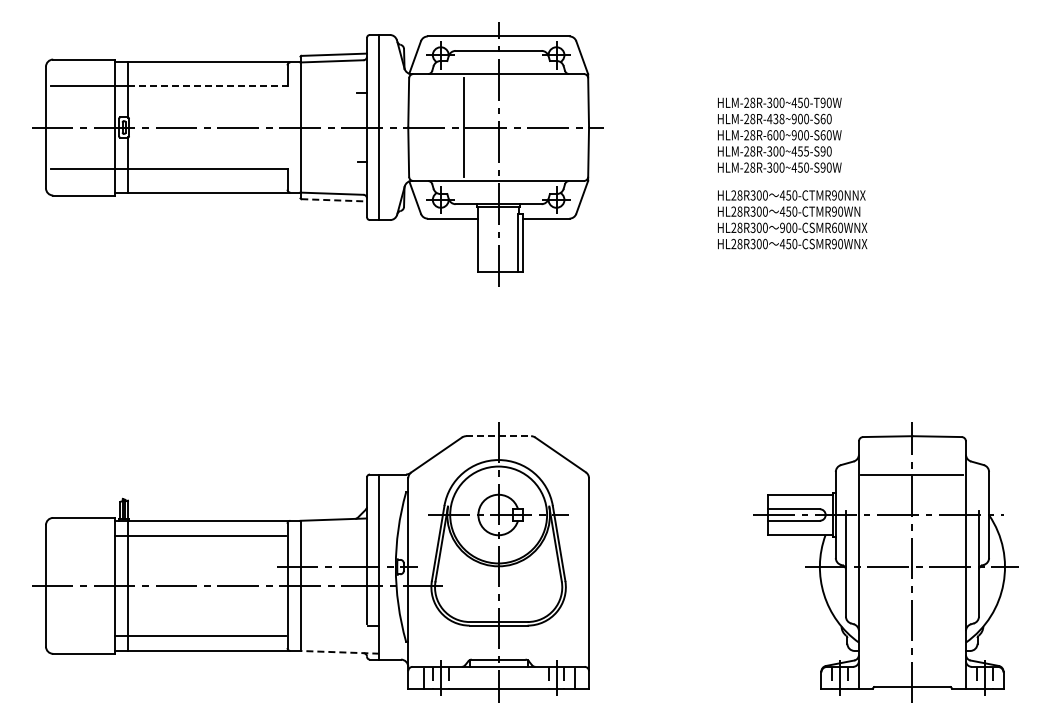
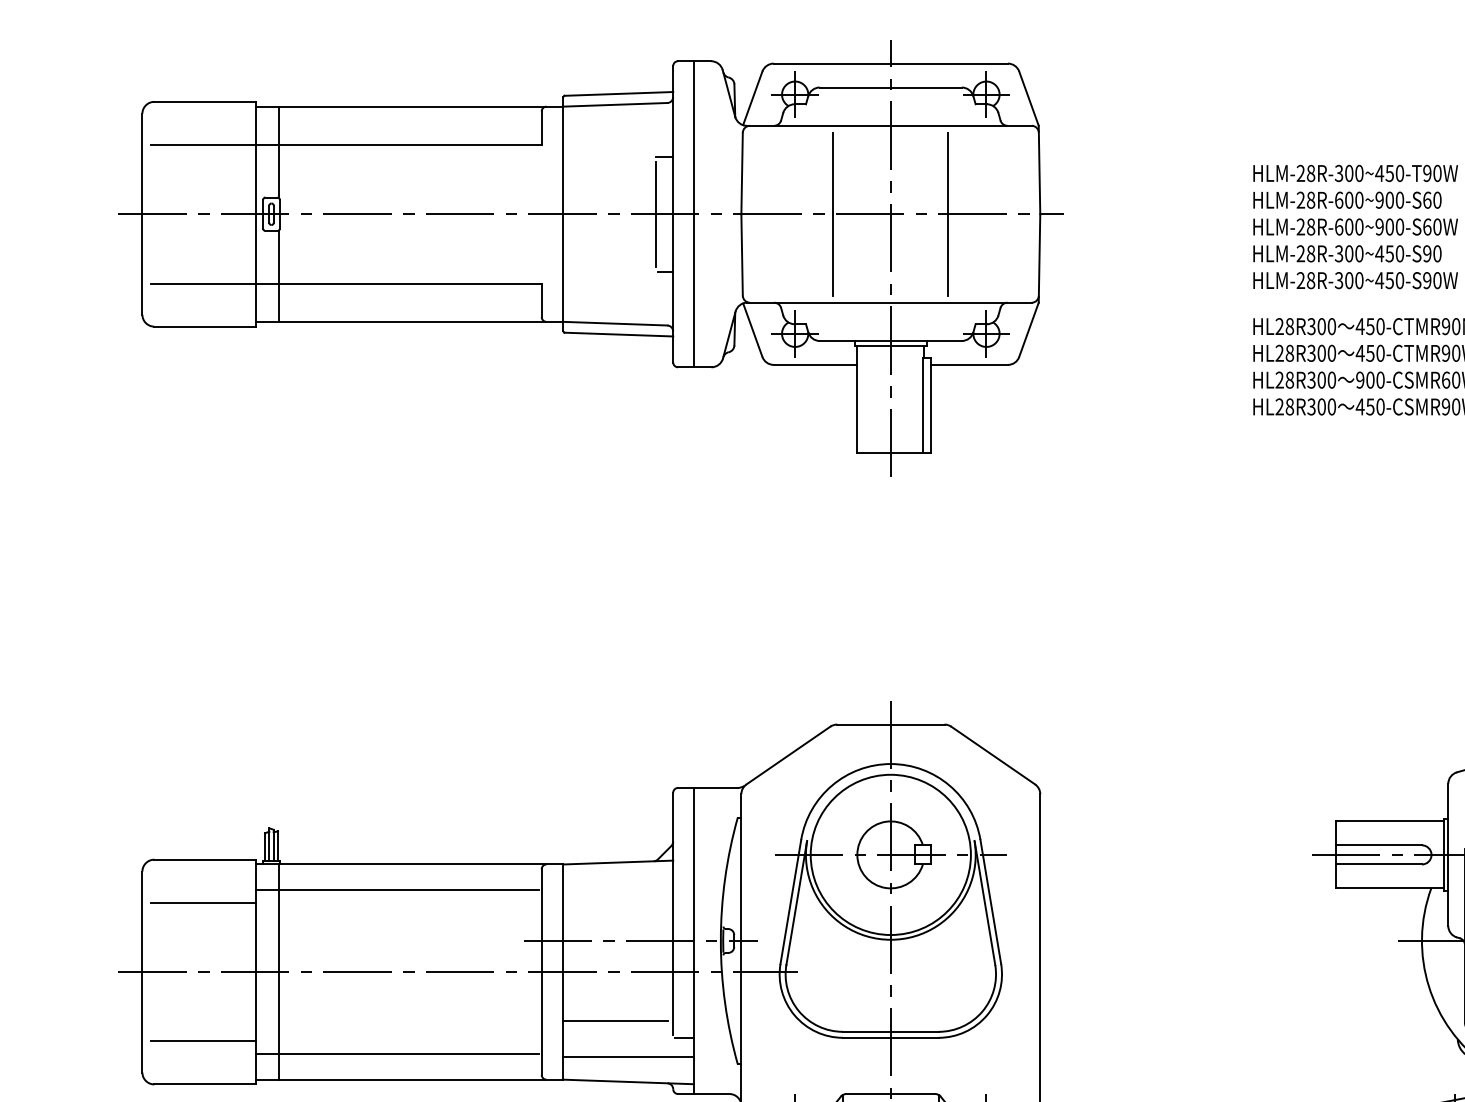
line: (207, 85) -> (409, 144), dashed -> solid
text: (775, 118) -> (1348, 199), HLM-28R-438~900-S60 -> HLM-28R-600~900-S60
line: (356, 127) -> (655, 214), added
line: (533, 127) -> (948, 214), added
text: (806, 151) -> (1399, 253), HLM-28R-300~455-S90 -> HLM-28R-300~450-S90
line: (334, 200) -> (619, 334), dashed -> solid
line: (499, 436) -> (892, 725), dashed -> solid
line: (82, 543) -> (202, 902), added
line: (332, 615) -> (616, 1021), added
line: (82, 627) -> (202, 1040), added
line: (339, 637) -> (627, 1057), added
line: (339, 652) -> (627, 1082), dashed -> solid

